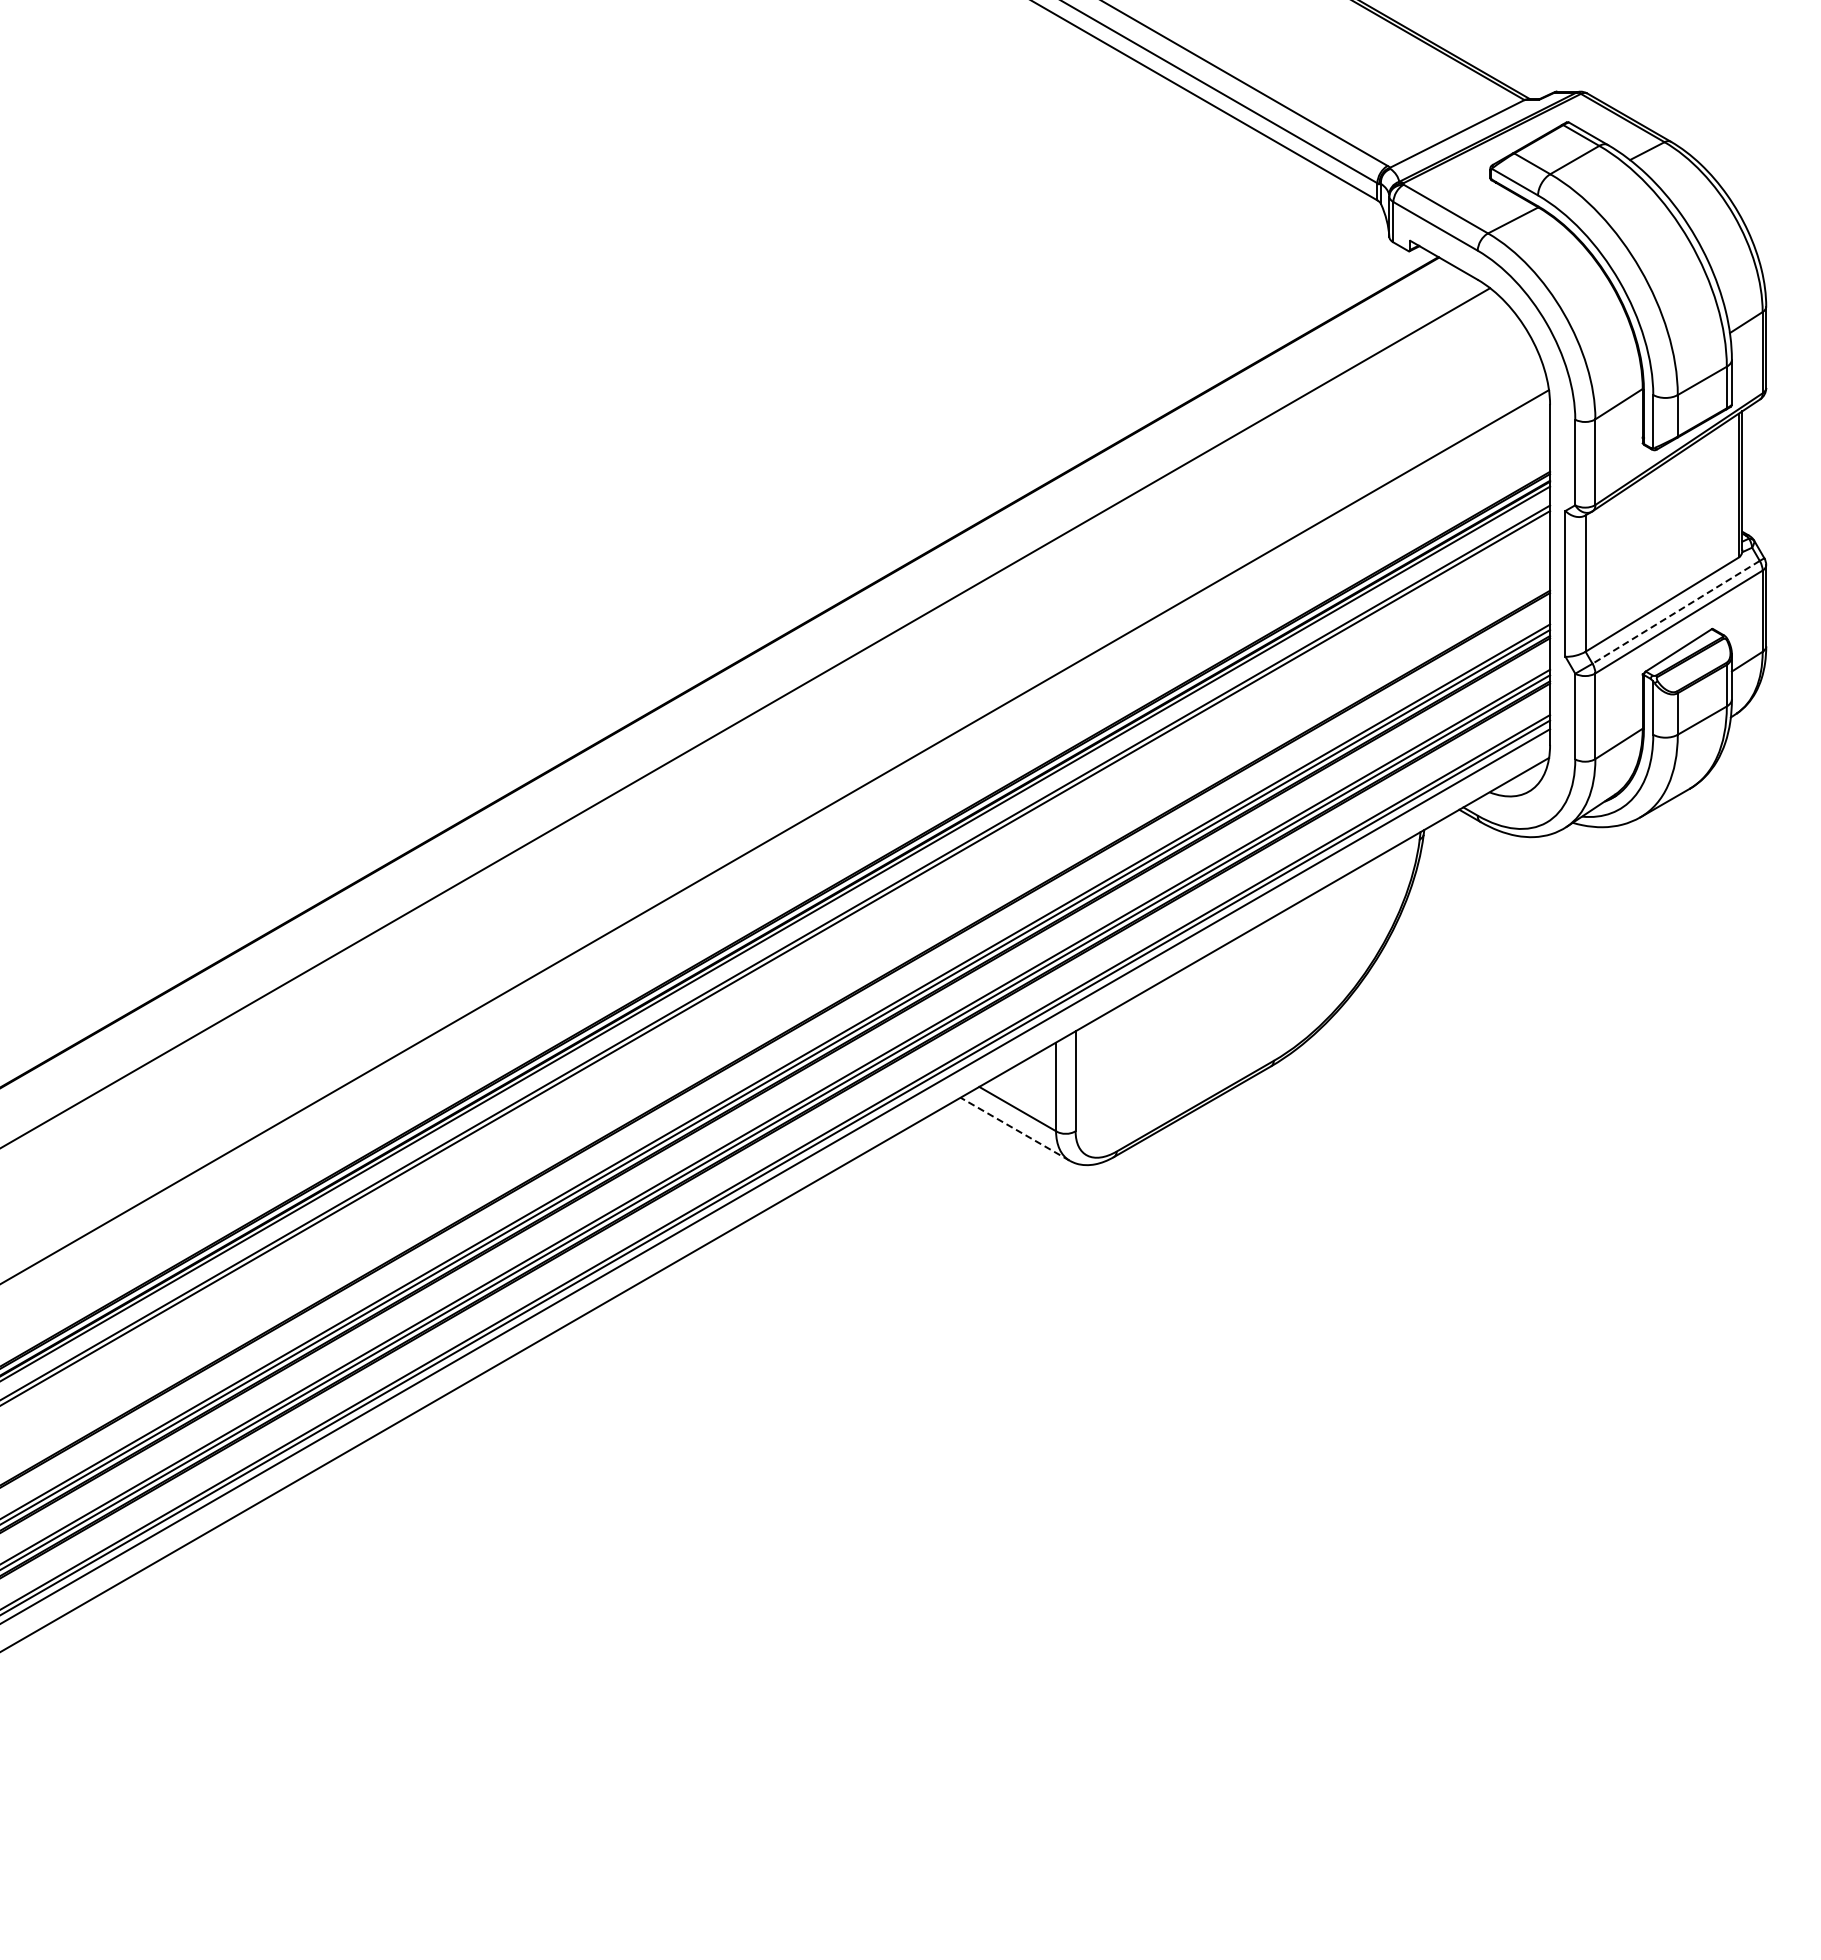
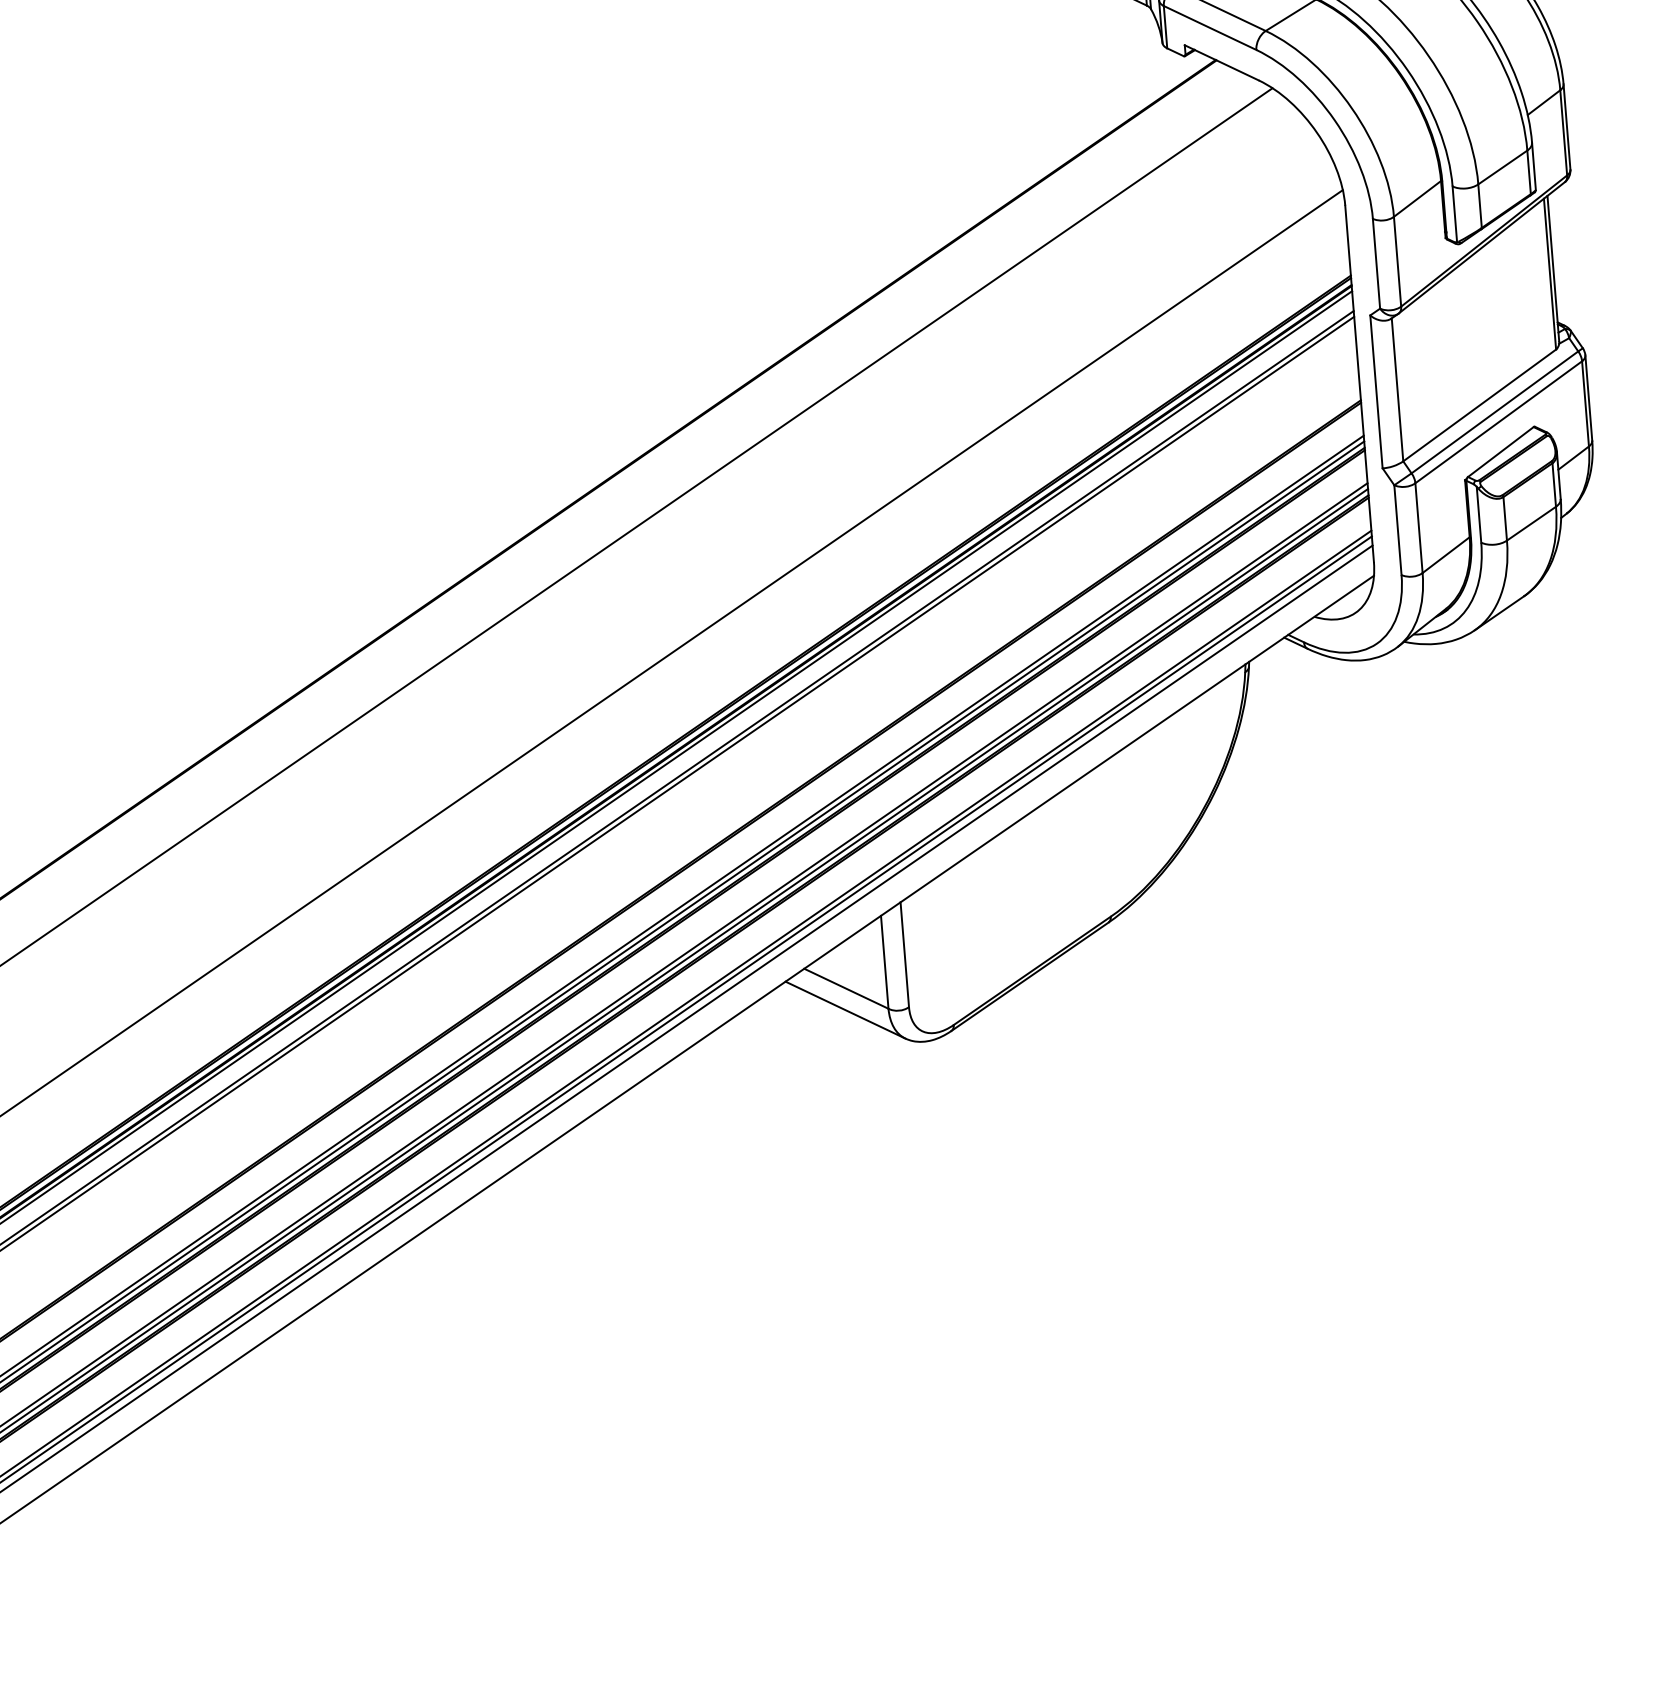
line: (1675, 612) -> (1494, 412), dashed -> solid
line: (1014, 1128) -> (844, 1009), dashed -> solid

